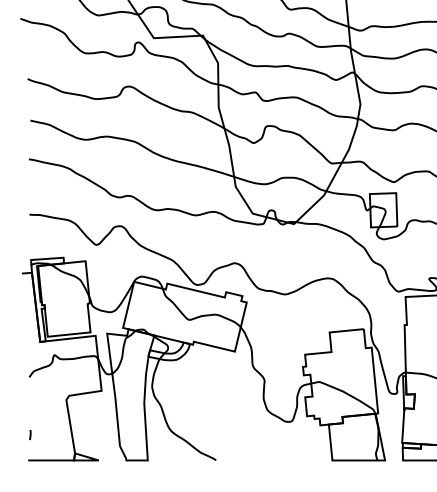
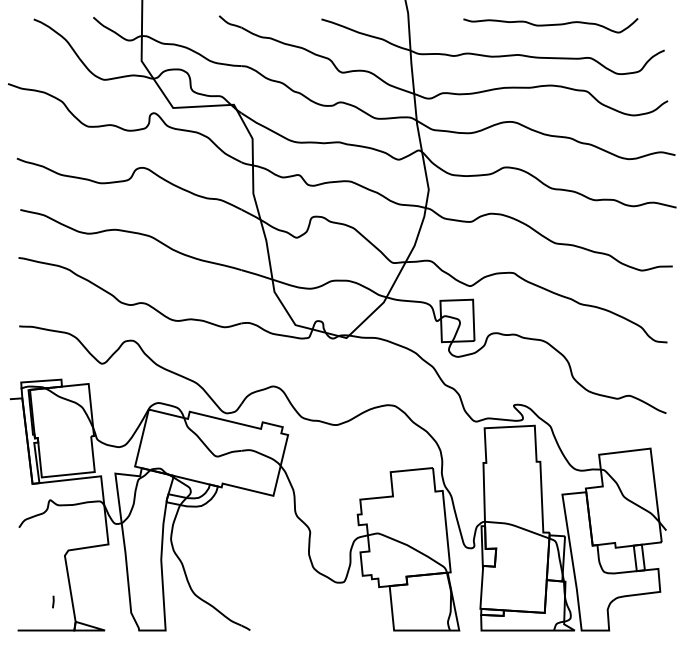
line: (30, 434) -> (53, 601), moved

